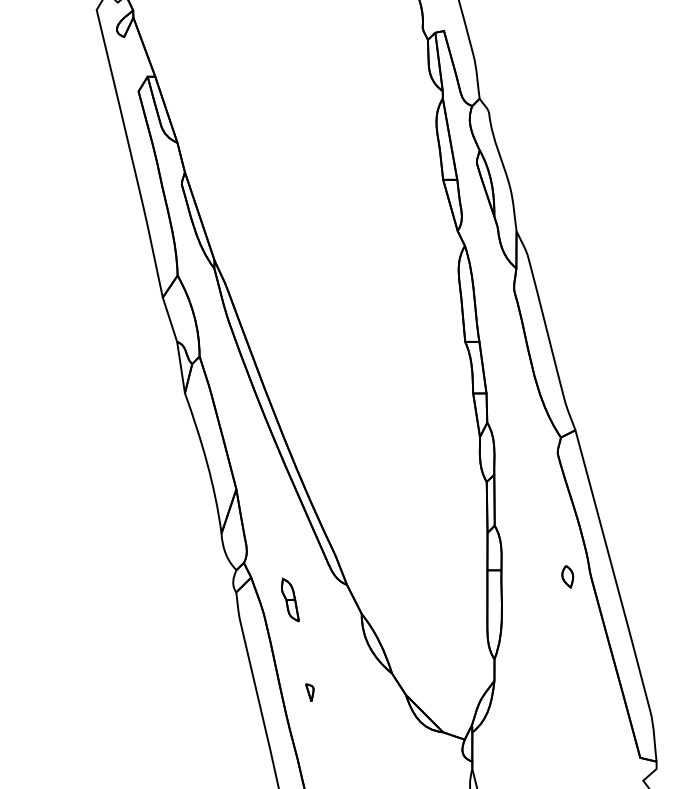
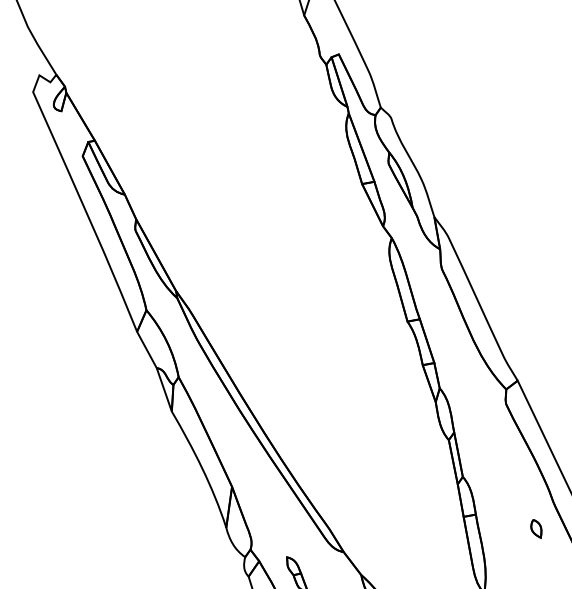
part: (567, 576) -> (536, 528), moved

